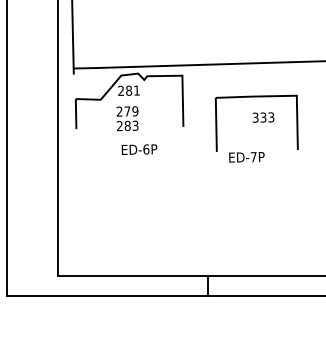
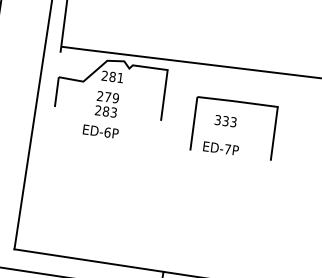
text: (263, 117) -> (225, 121), moved
text: (139, 149) -> (100, 131), moved
text: (246, 157) -> (220, 148), moved

